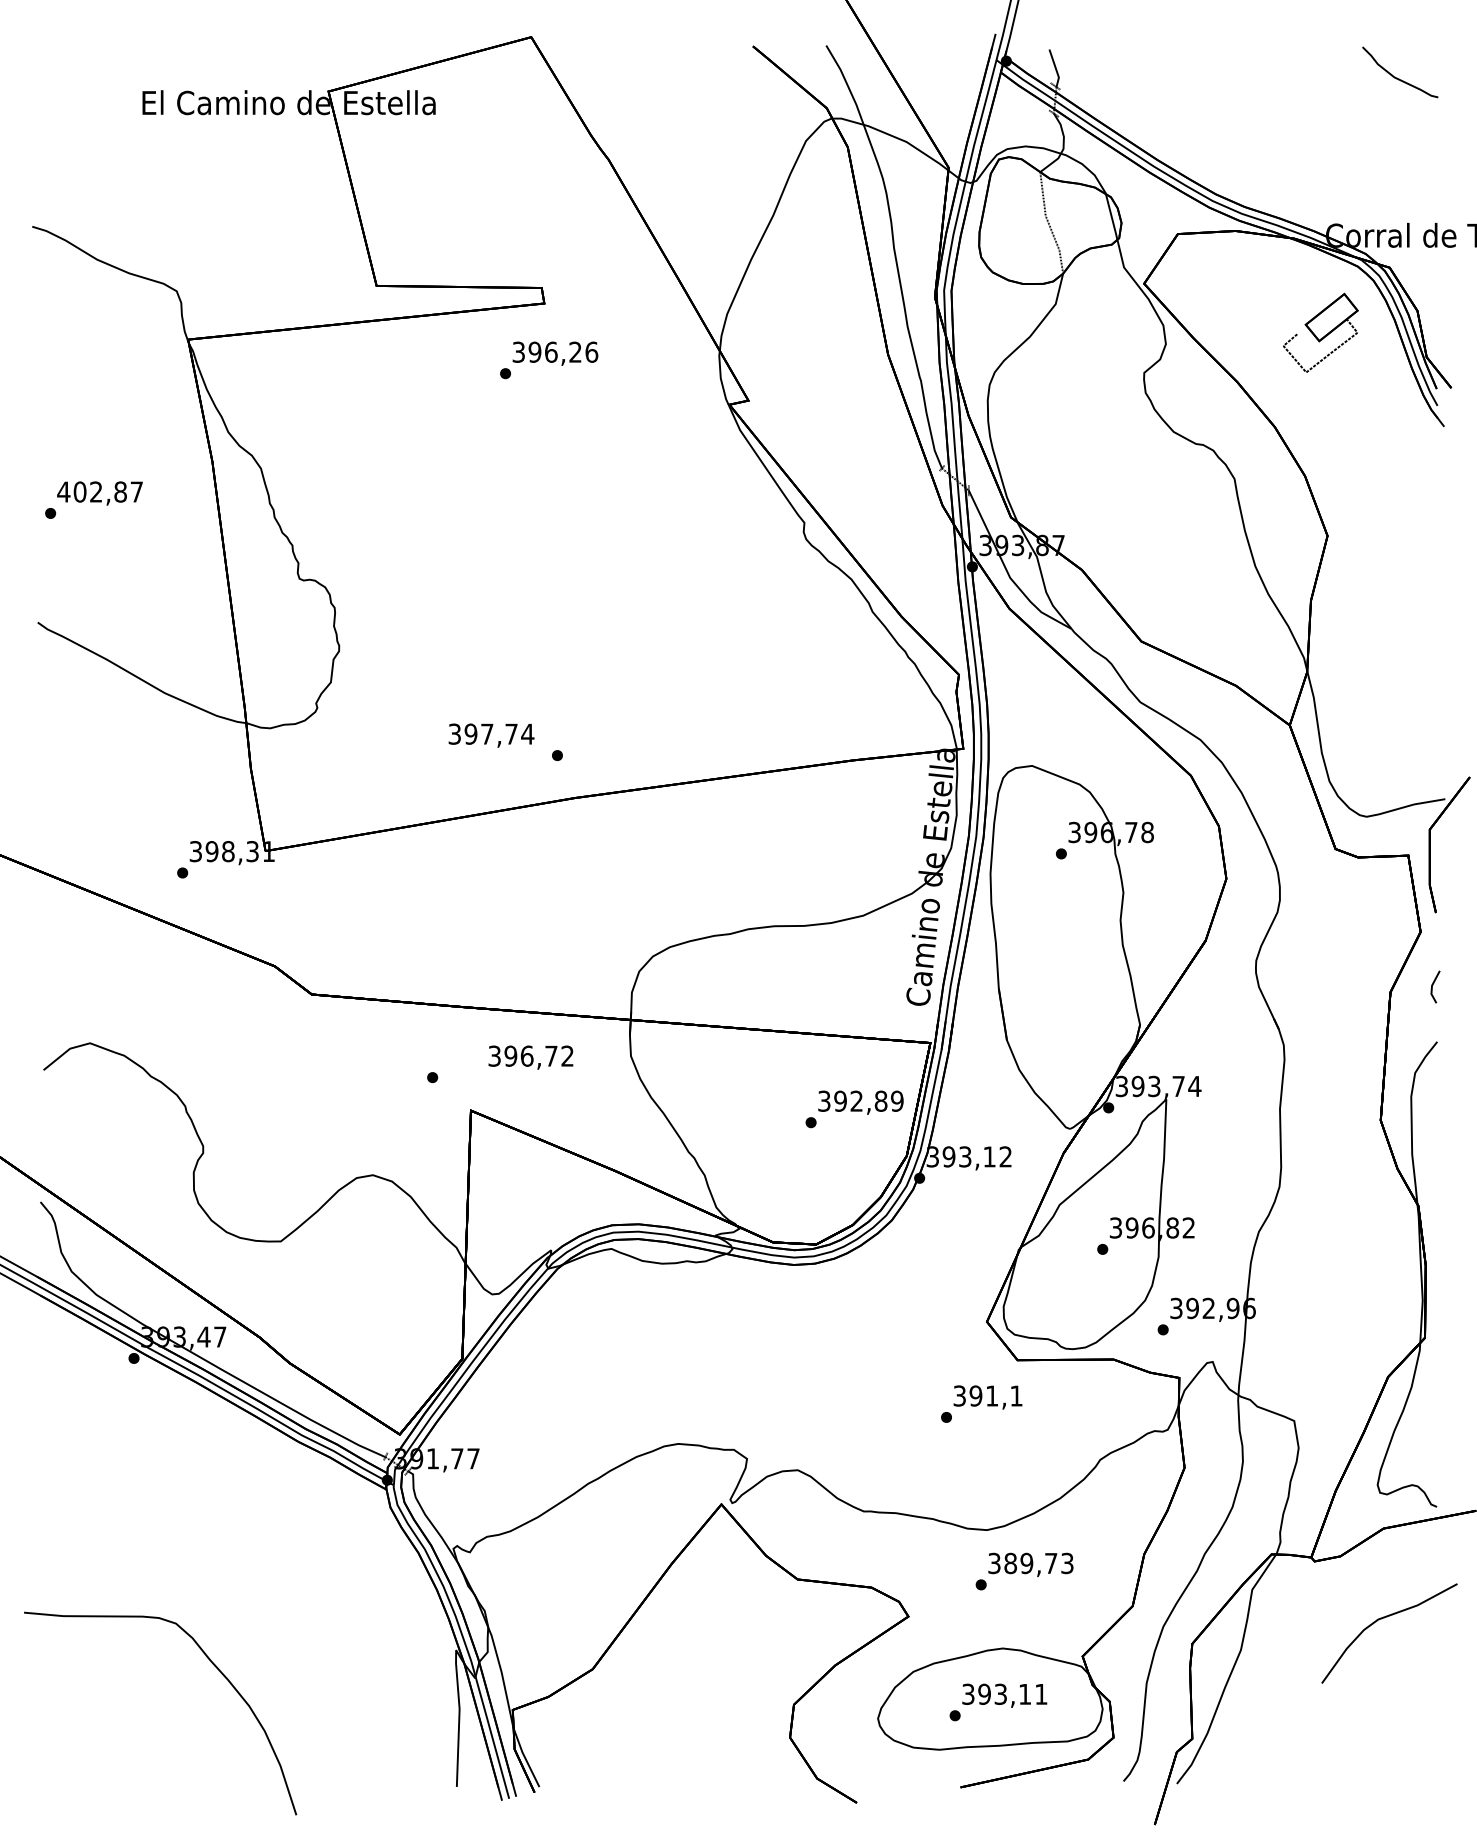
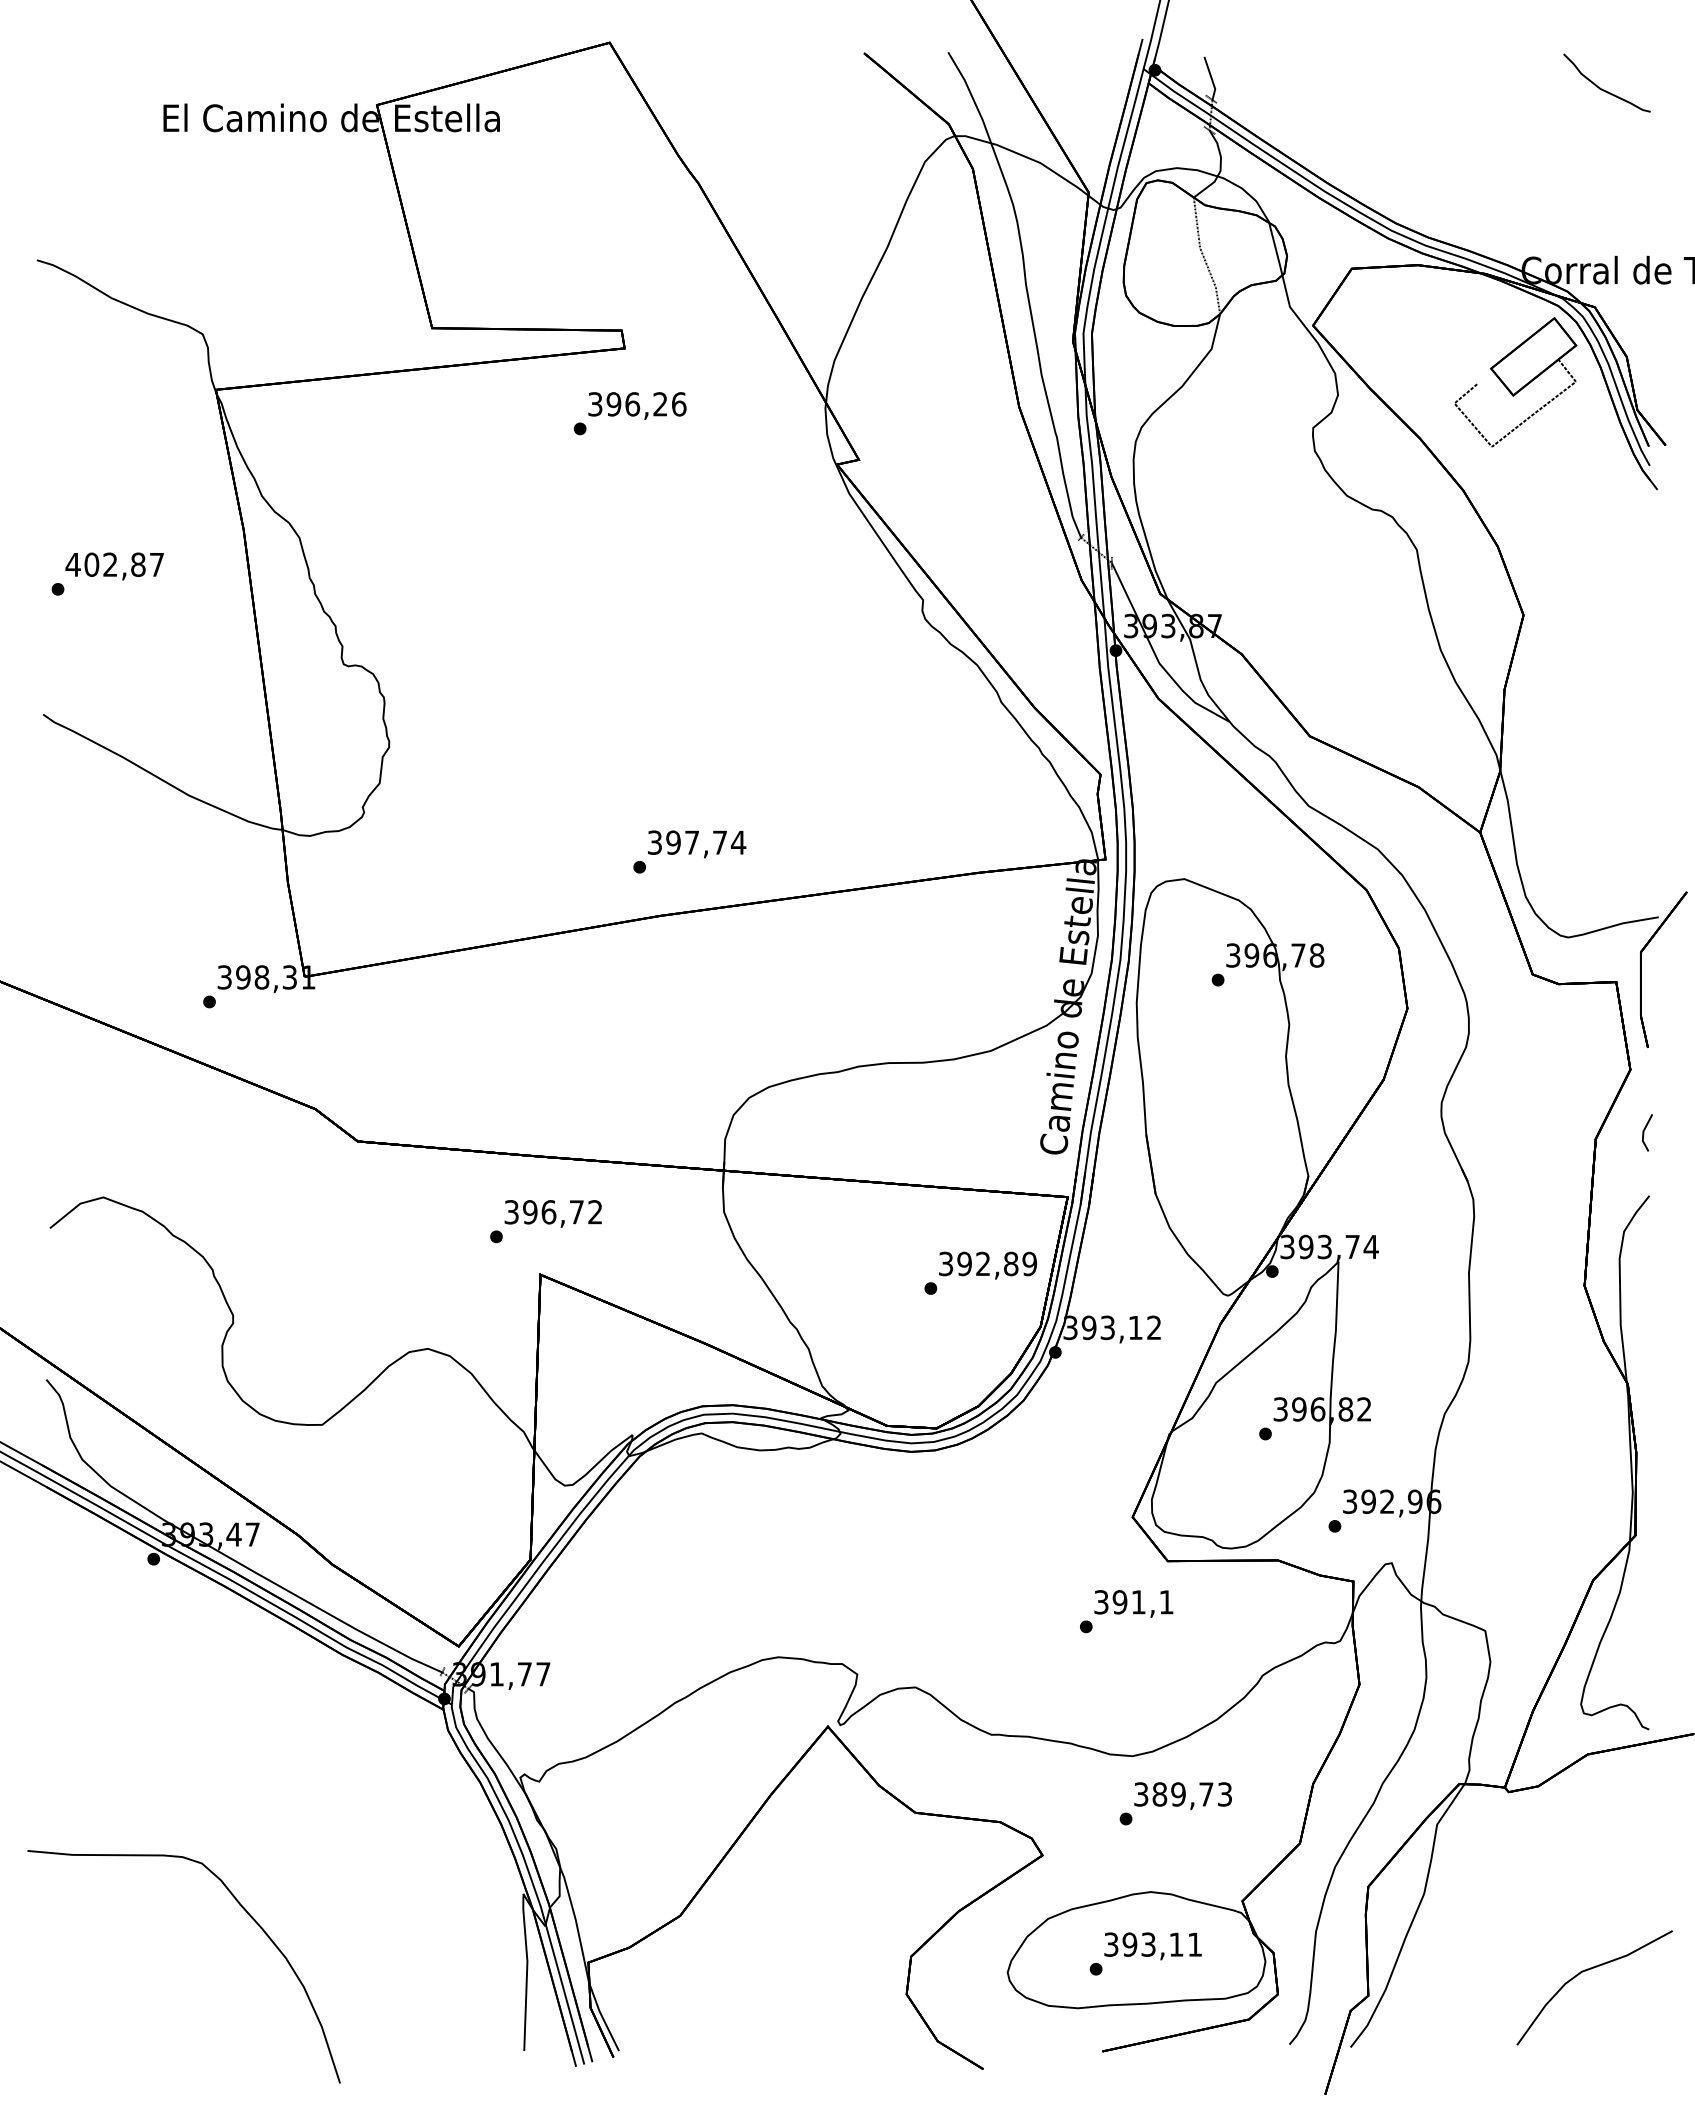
part: (1320, 333) -> (1515, 382), size x1.43
text: (491, 735) -> (697, 844), moved
text: (530, 1057) -> (552, 1213), moved
curve: (1382, 1619) -> (1586, 1971), moved

